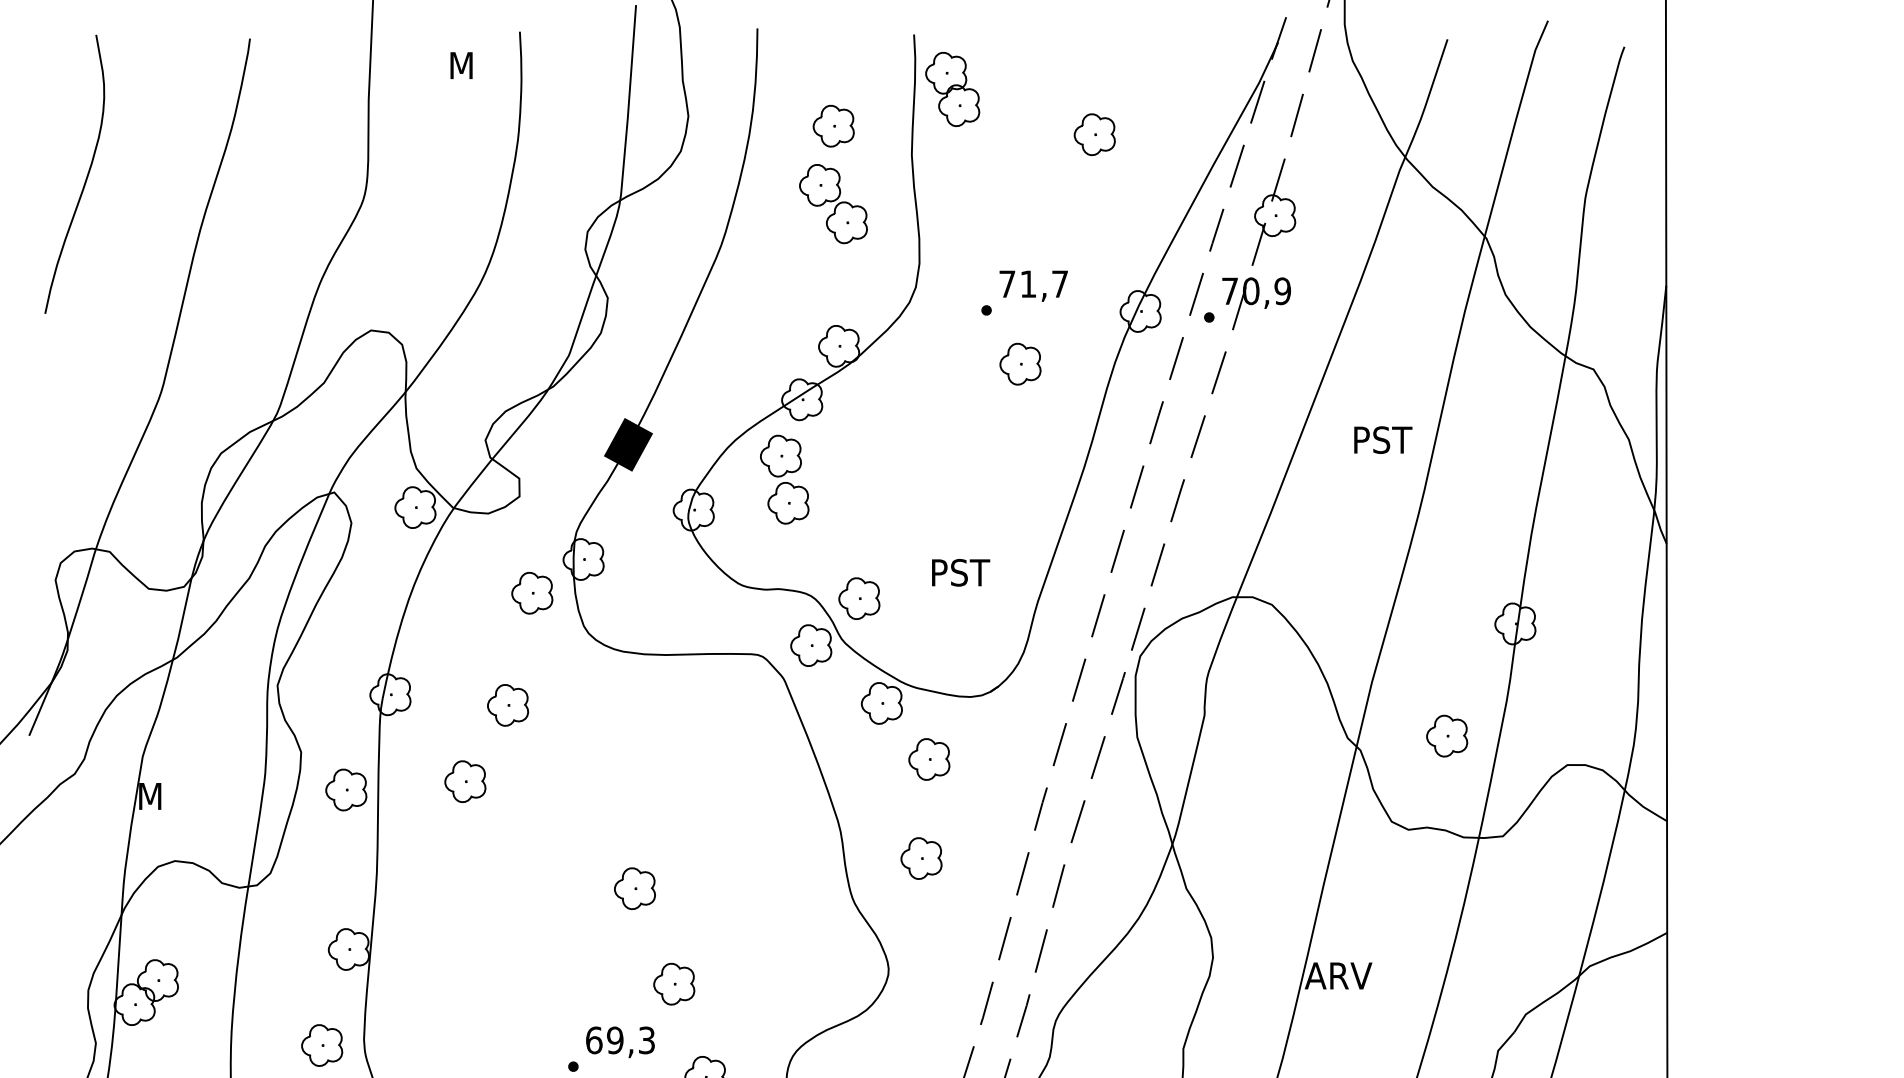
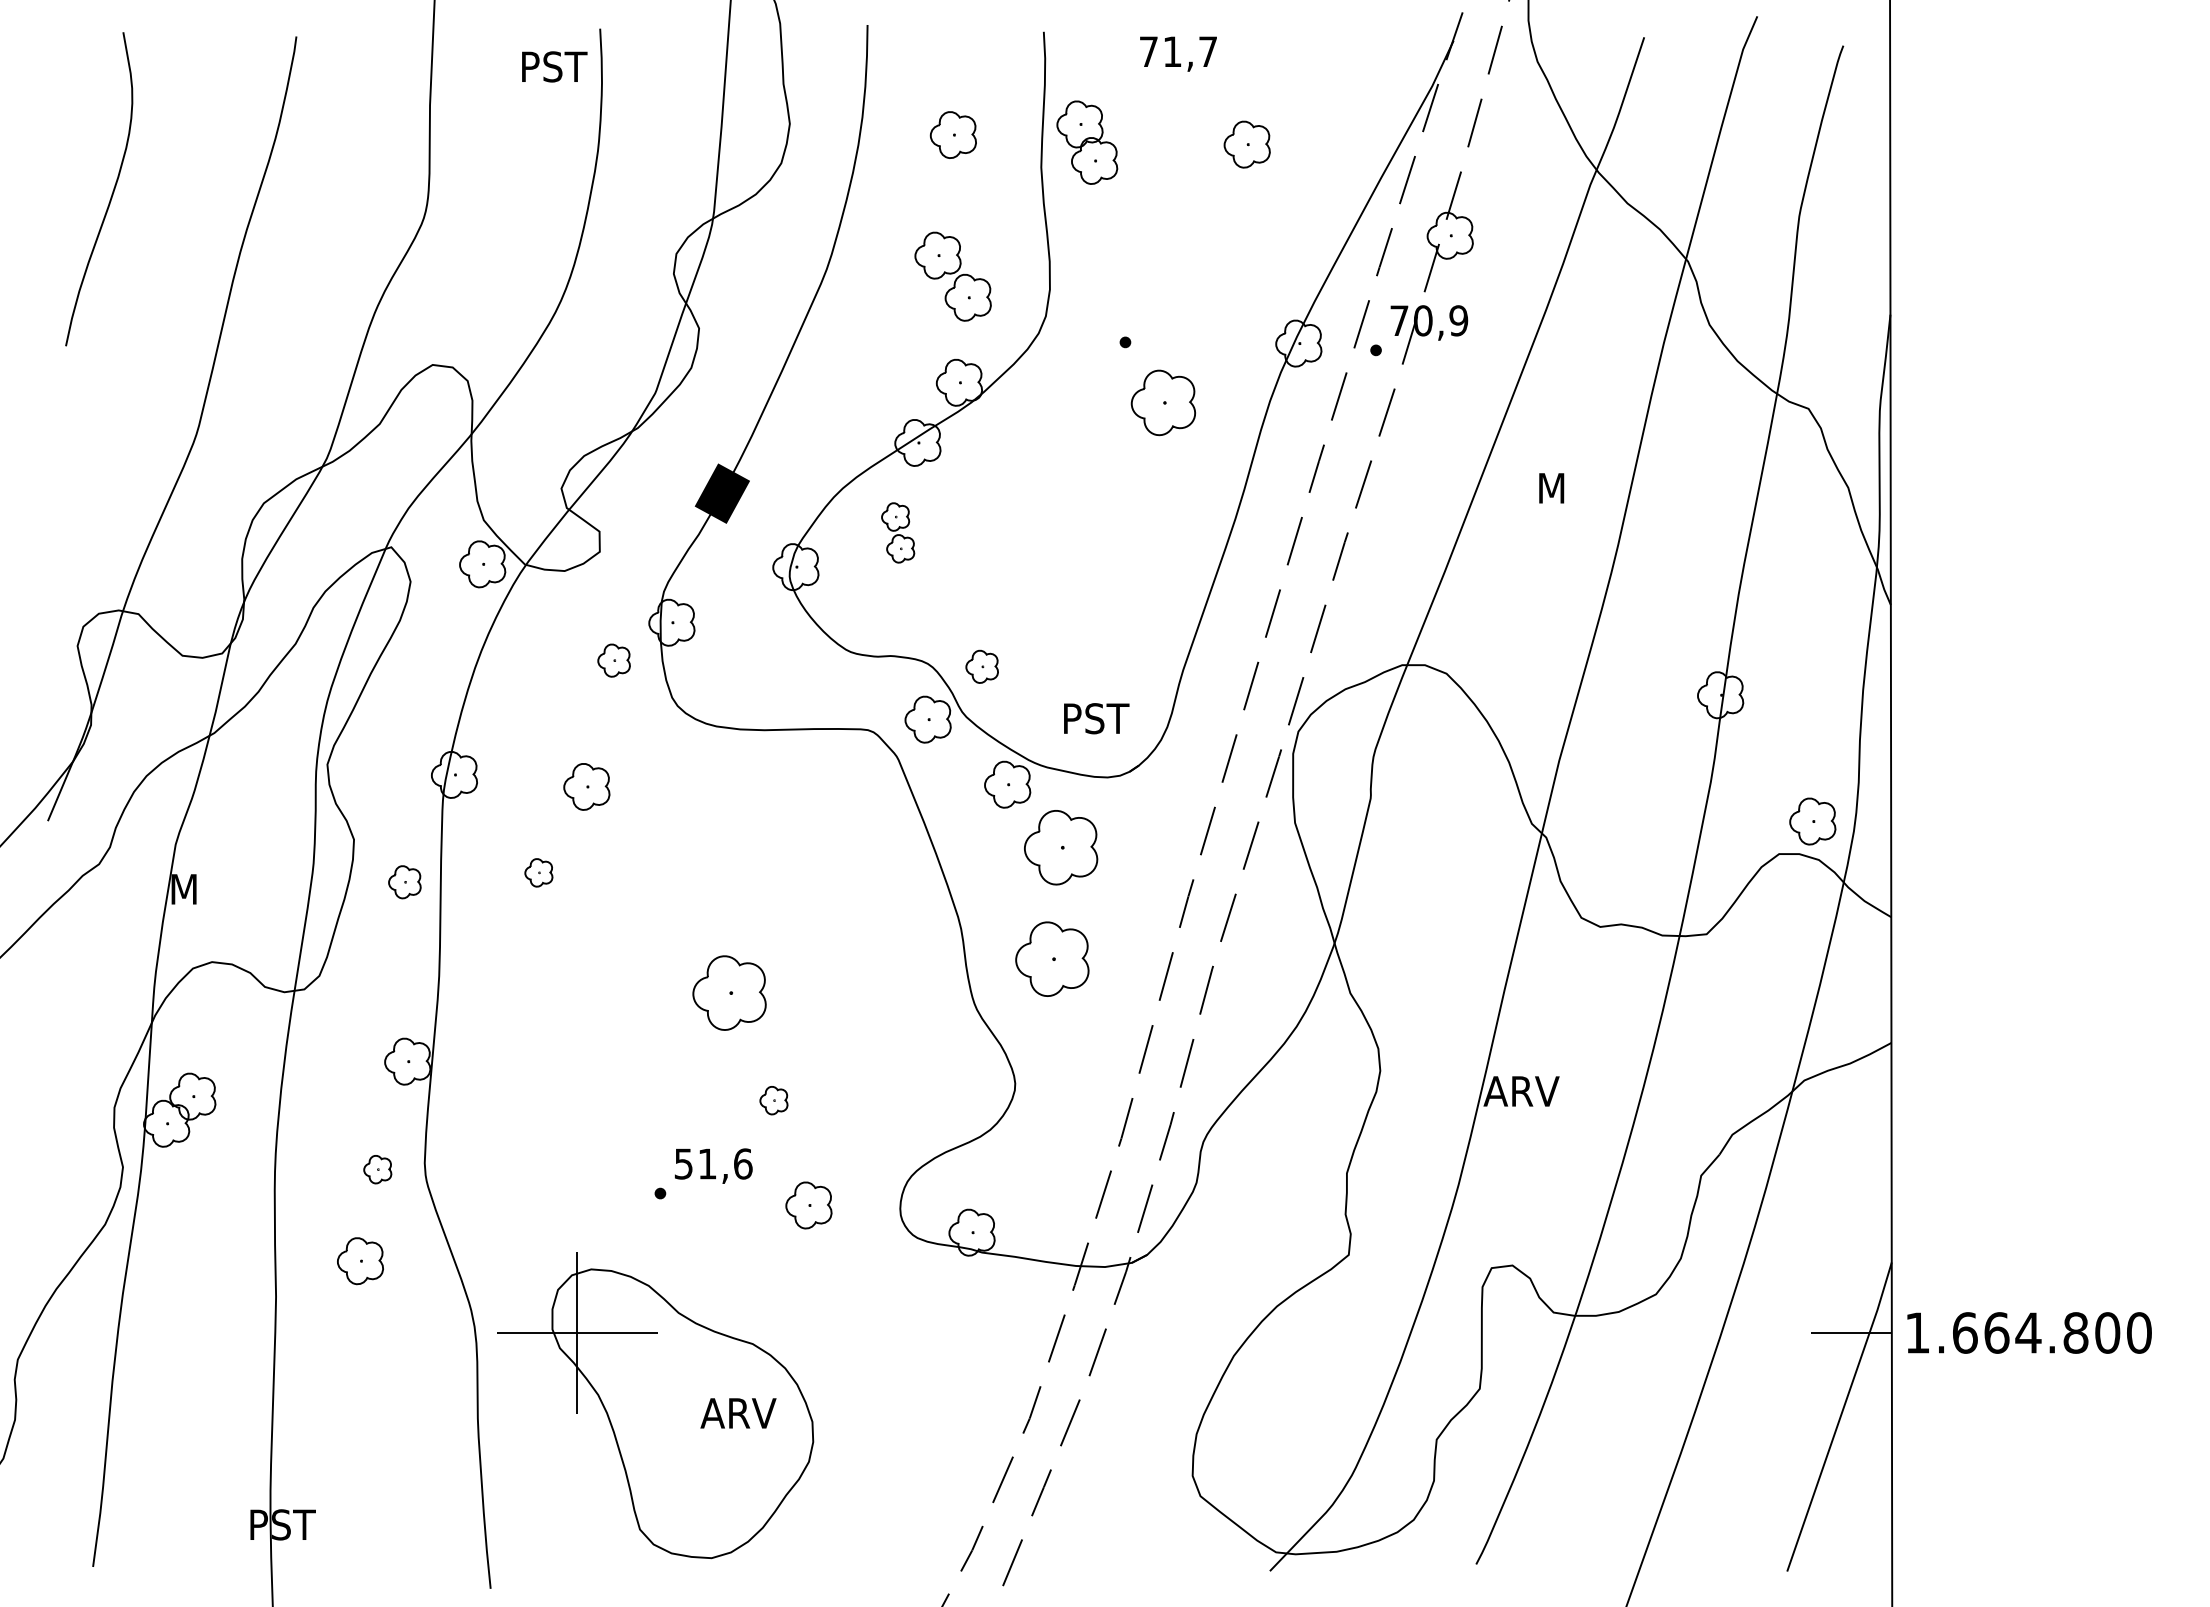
text: (481, 65) -> (556, 66), M -> PST
part: (952, 89) -> (1087, 142), moved
part: (832, 203) -> (952, 276), moved
text: (1033, 285) -> (1178, 53), moved
part: (1020, 363) -> (1163, 402), size x1.4
text: (1384, 439) -> (1573, 487), PST -> M
part: (784, 479) -> (897, 532), size x0.6
text: (960, 572) -> (1096, 718), moved
part: (531, 593) -> (613, 660), size x0.7
part: (858, 598) -> (981, 666), size x0.7
part: (1446, 736) -> (1812, 821), moved
part: (928, 759) -> (1060, 847), size x1.6
part: (465, 781) -> (538, 872), size x0.6
part: (346, 790) -> (404, 882), size x0.7
part: (920, 858) -> (1051, 959), size x1.6
part: (634, 888) -> (729, 993), size x1.6
part: (673, 984) -> (773, 1100), size x0.6
text: (620, 1039) -> (713, 1163), 69,3 -> 51,6
part: (322, 1045) -> (377, 1169), size x0.6

